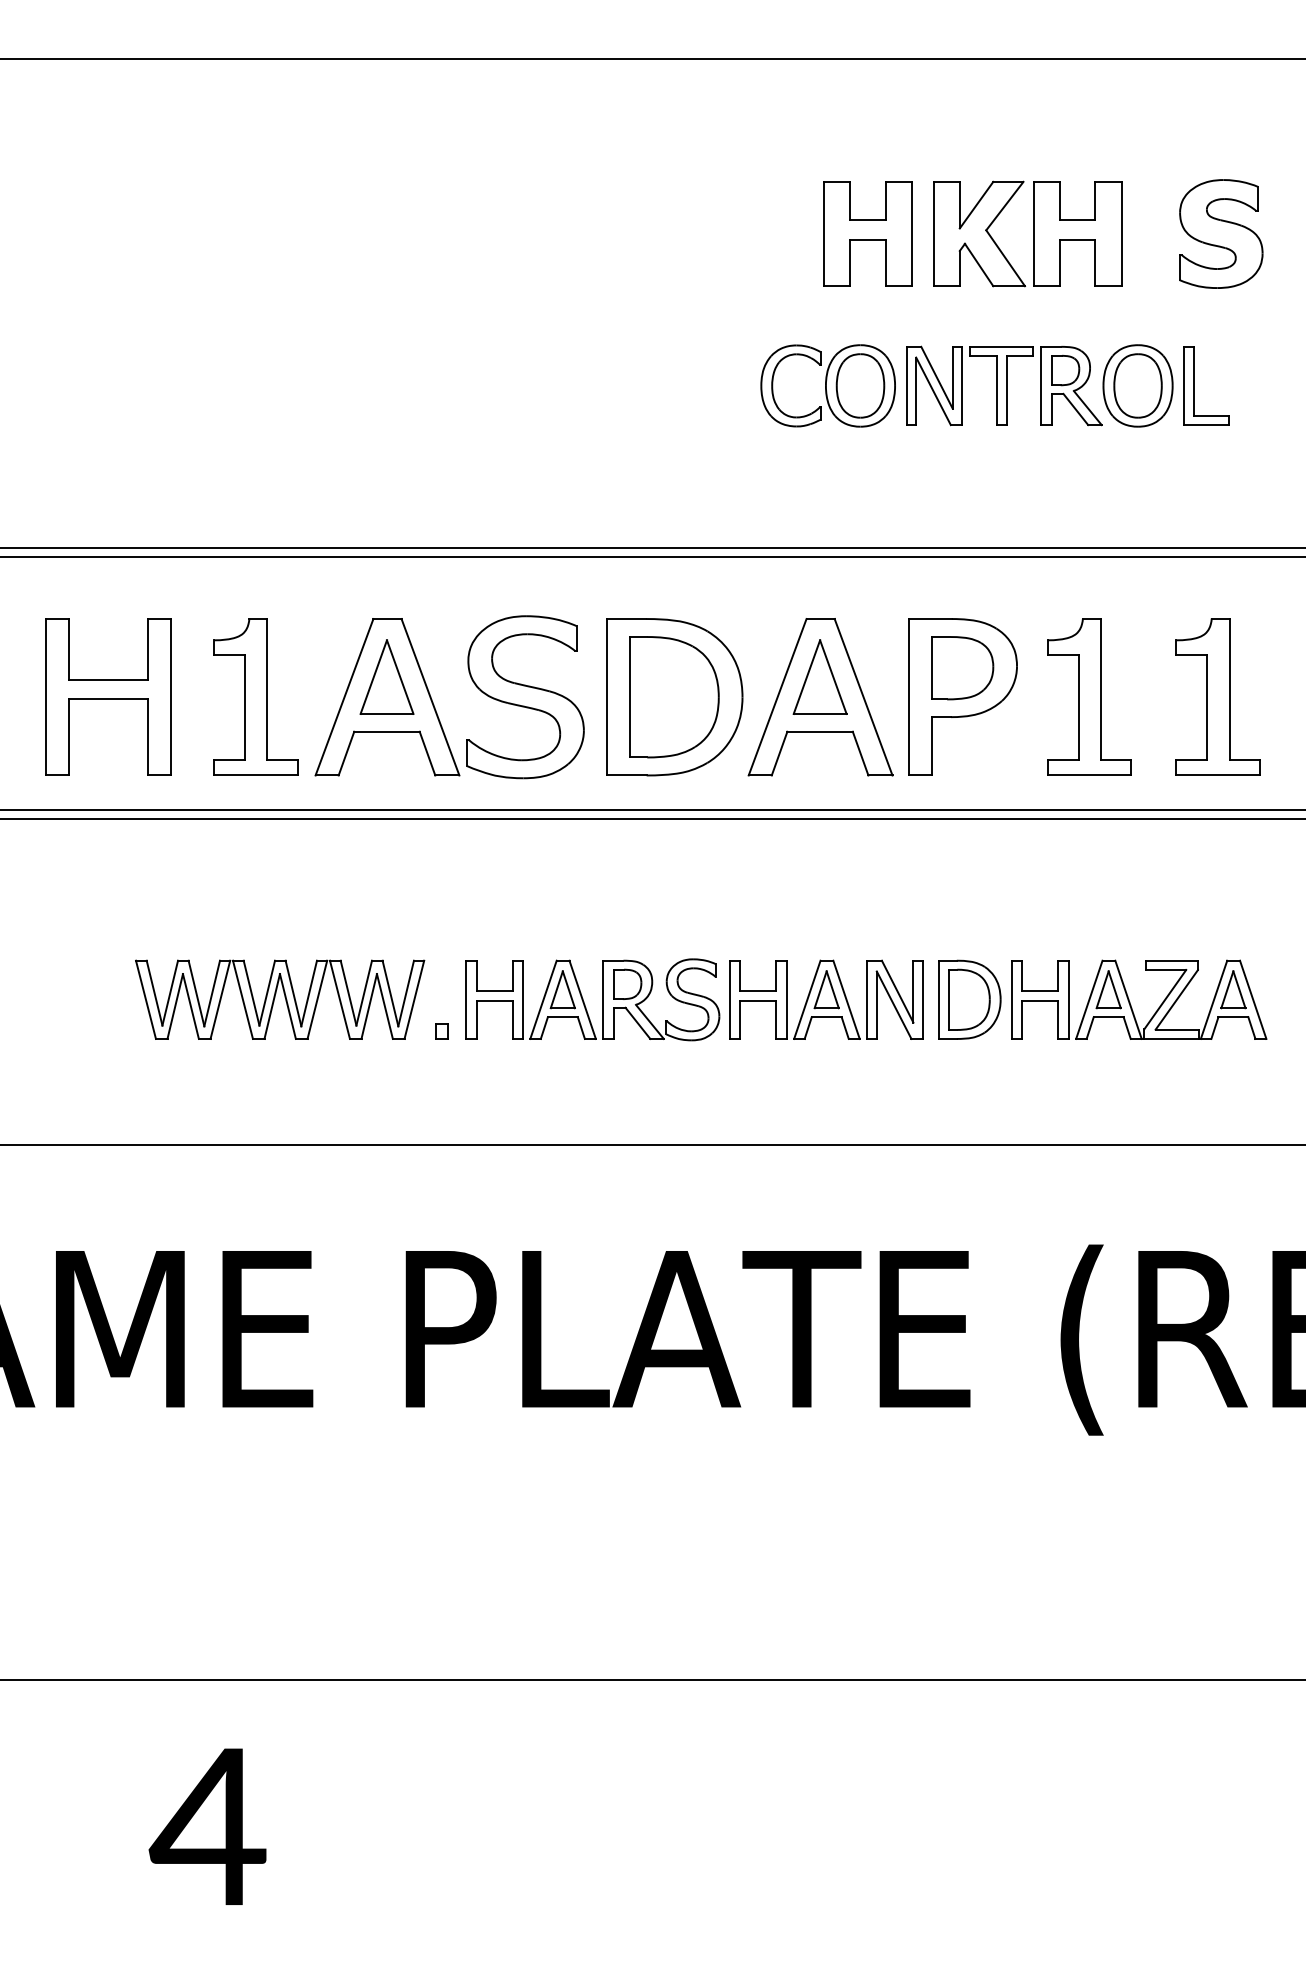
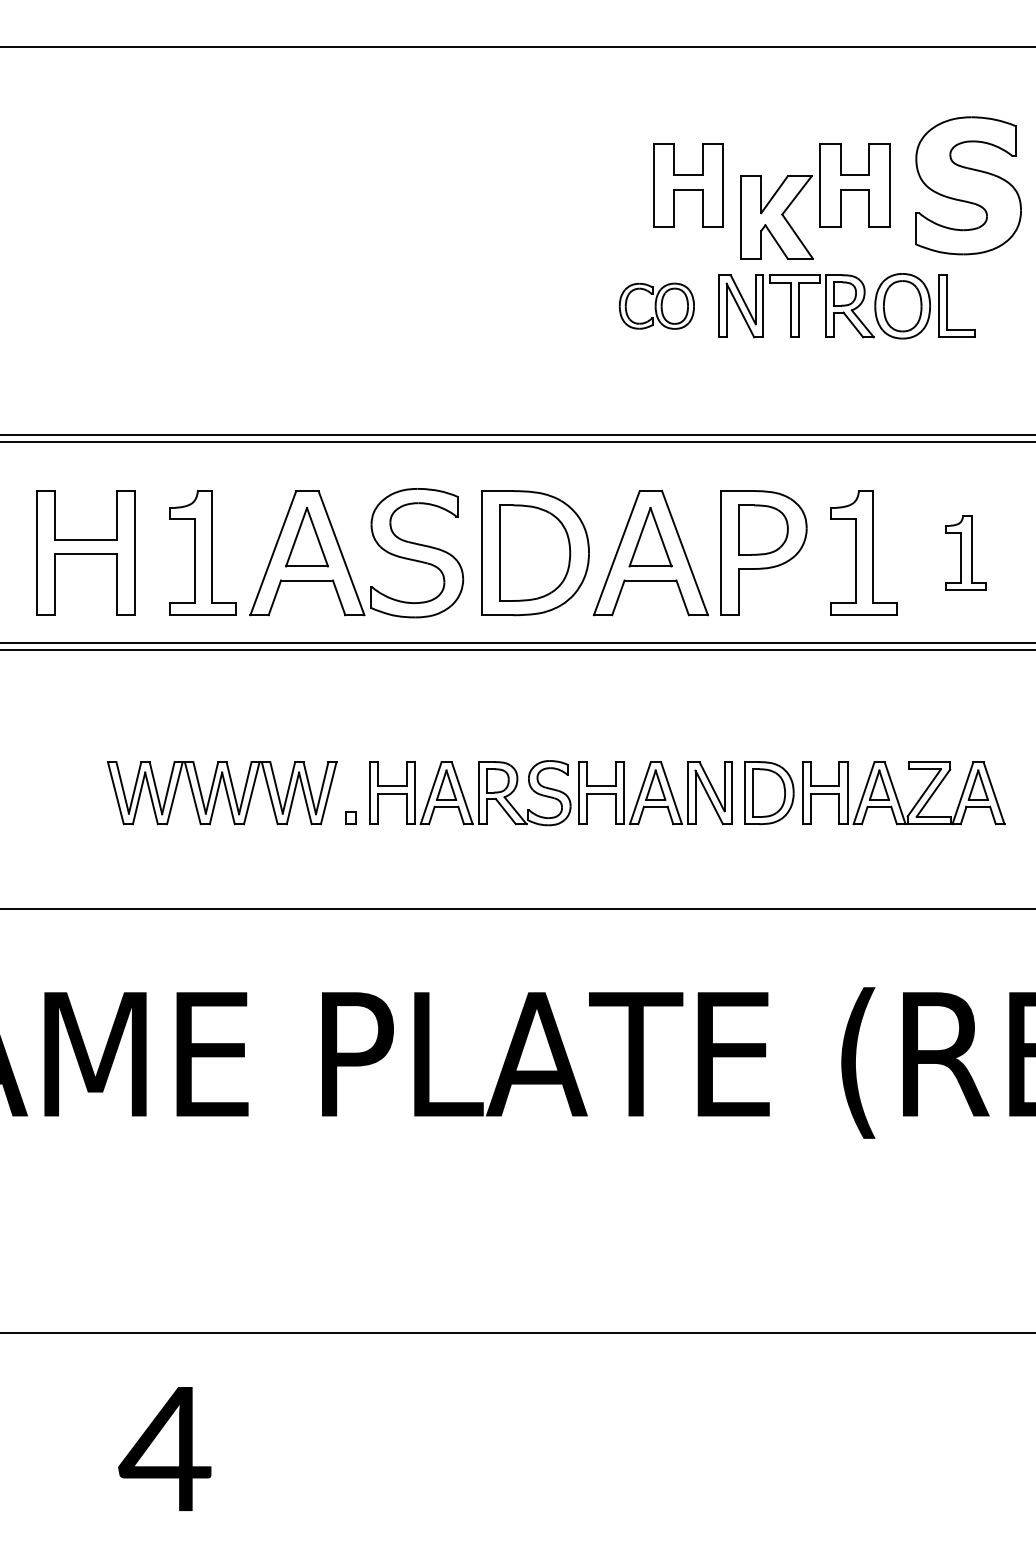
part: (979, 233) -> (776, 217), moved
part: (1221, 233) -> (968, 185), size x1.6
part: (827, 385) -> (656, 305), size x0.7
part: (1217, 696) -> (965, 552), size x0.6

